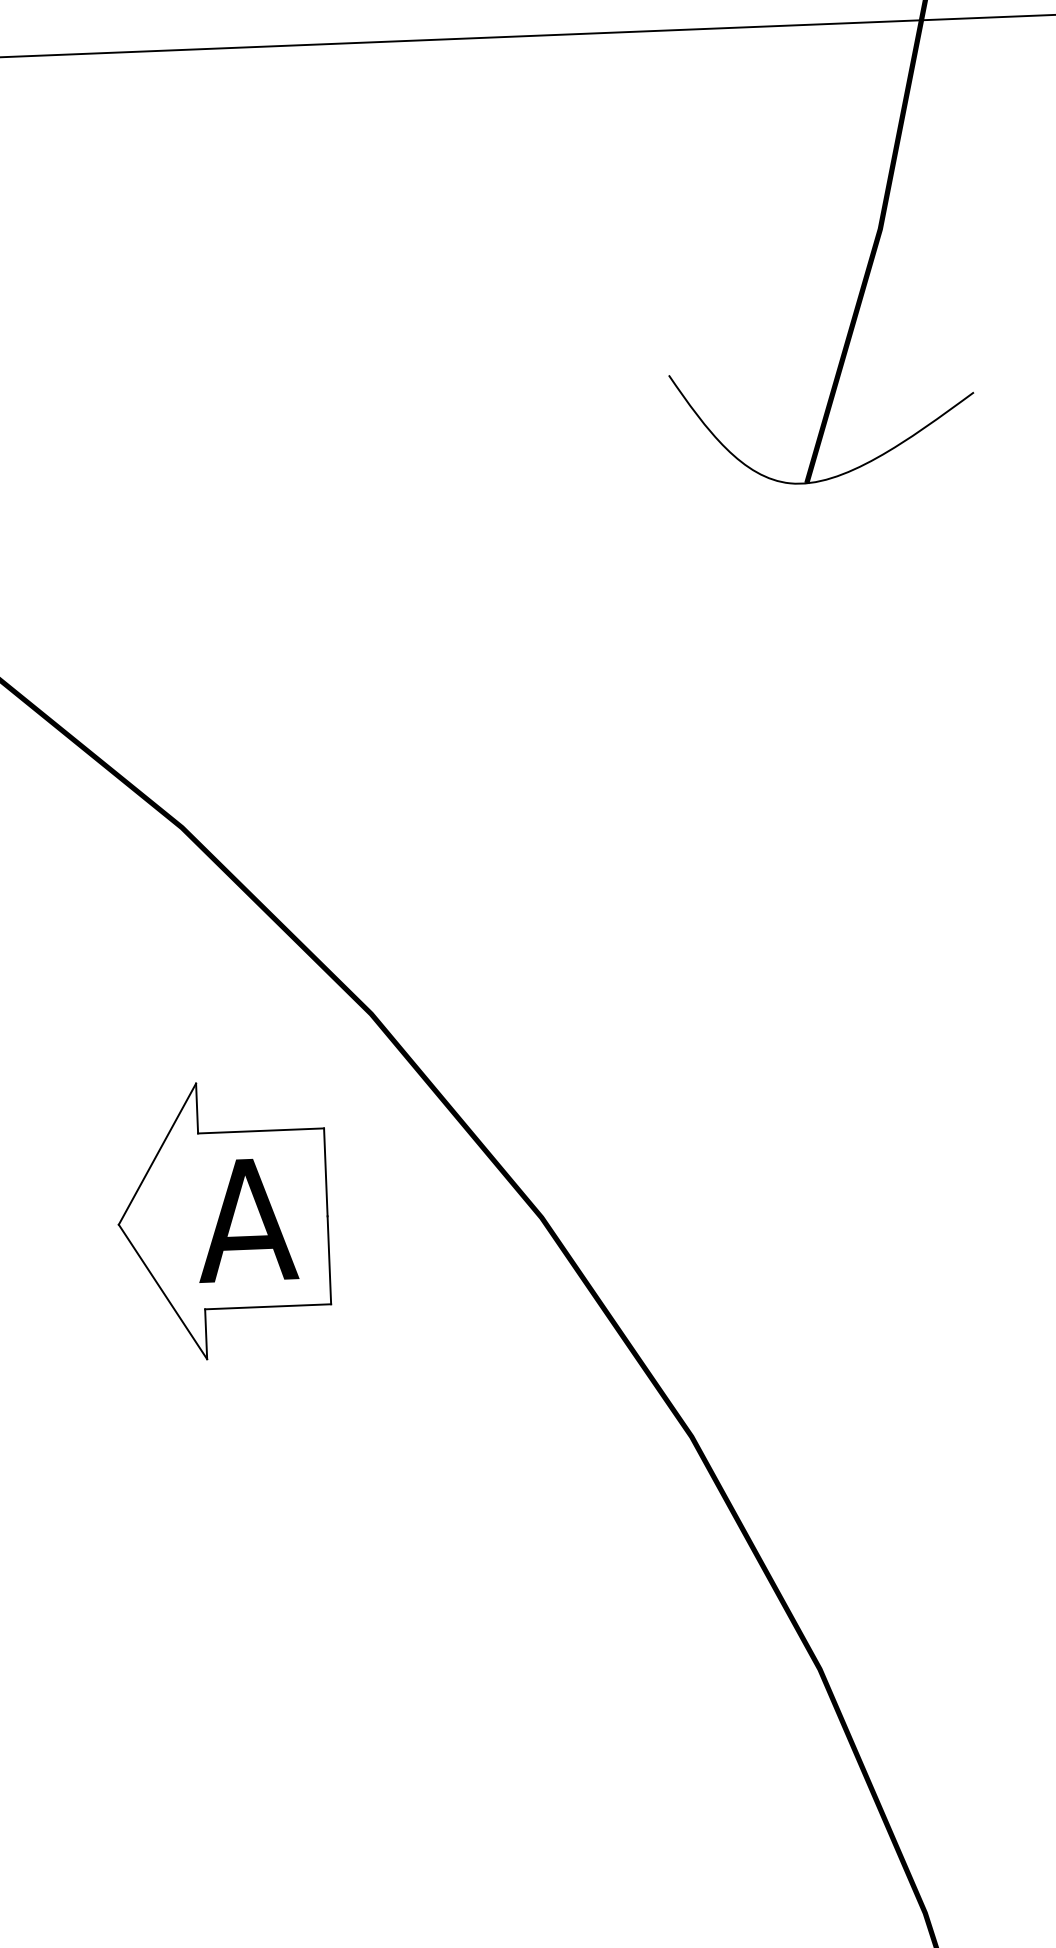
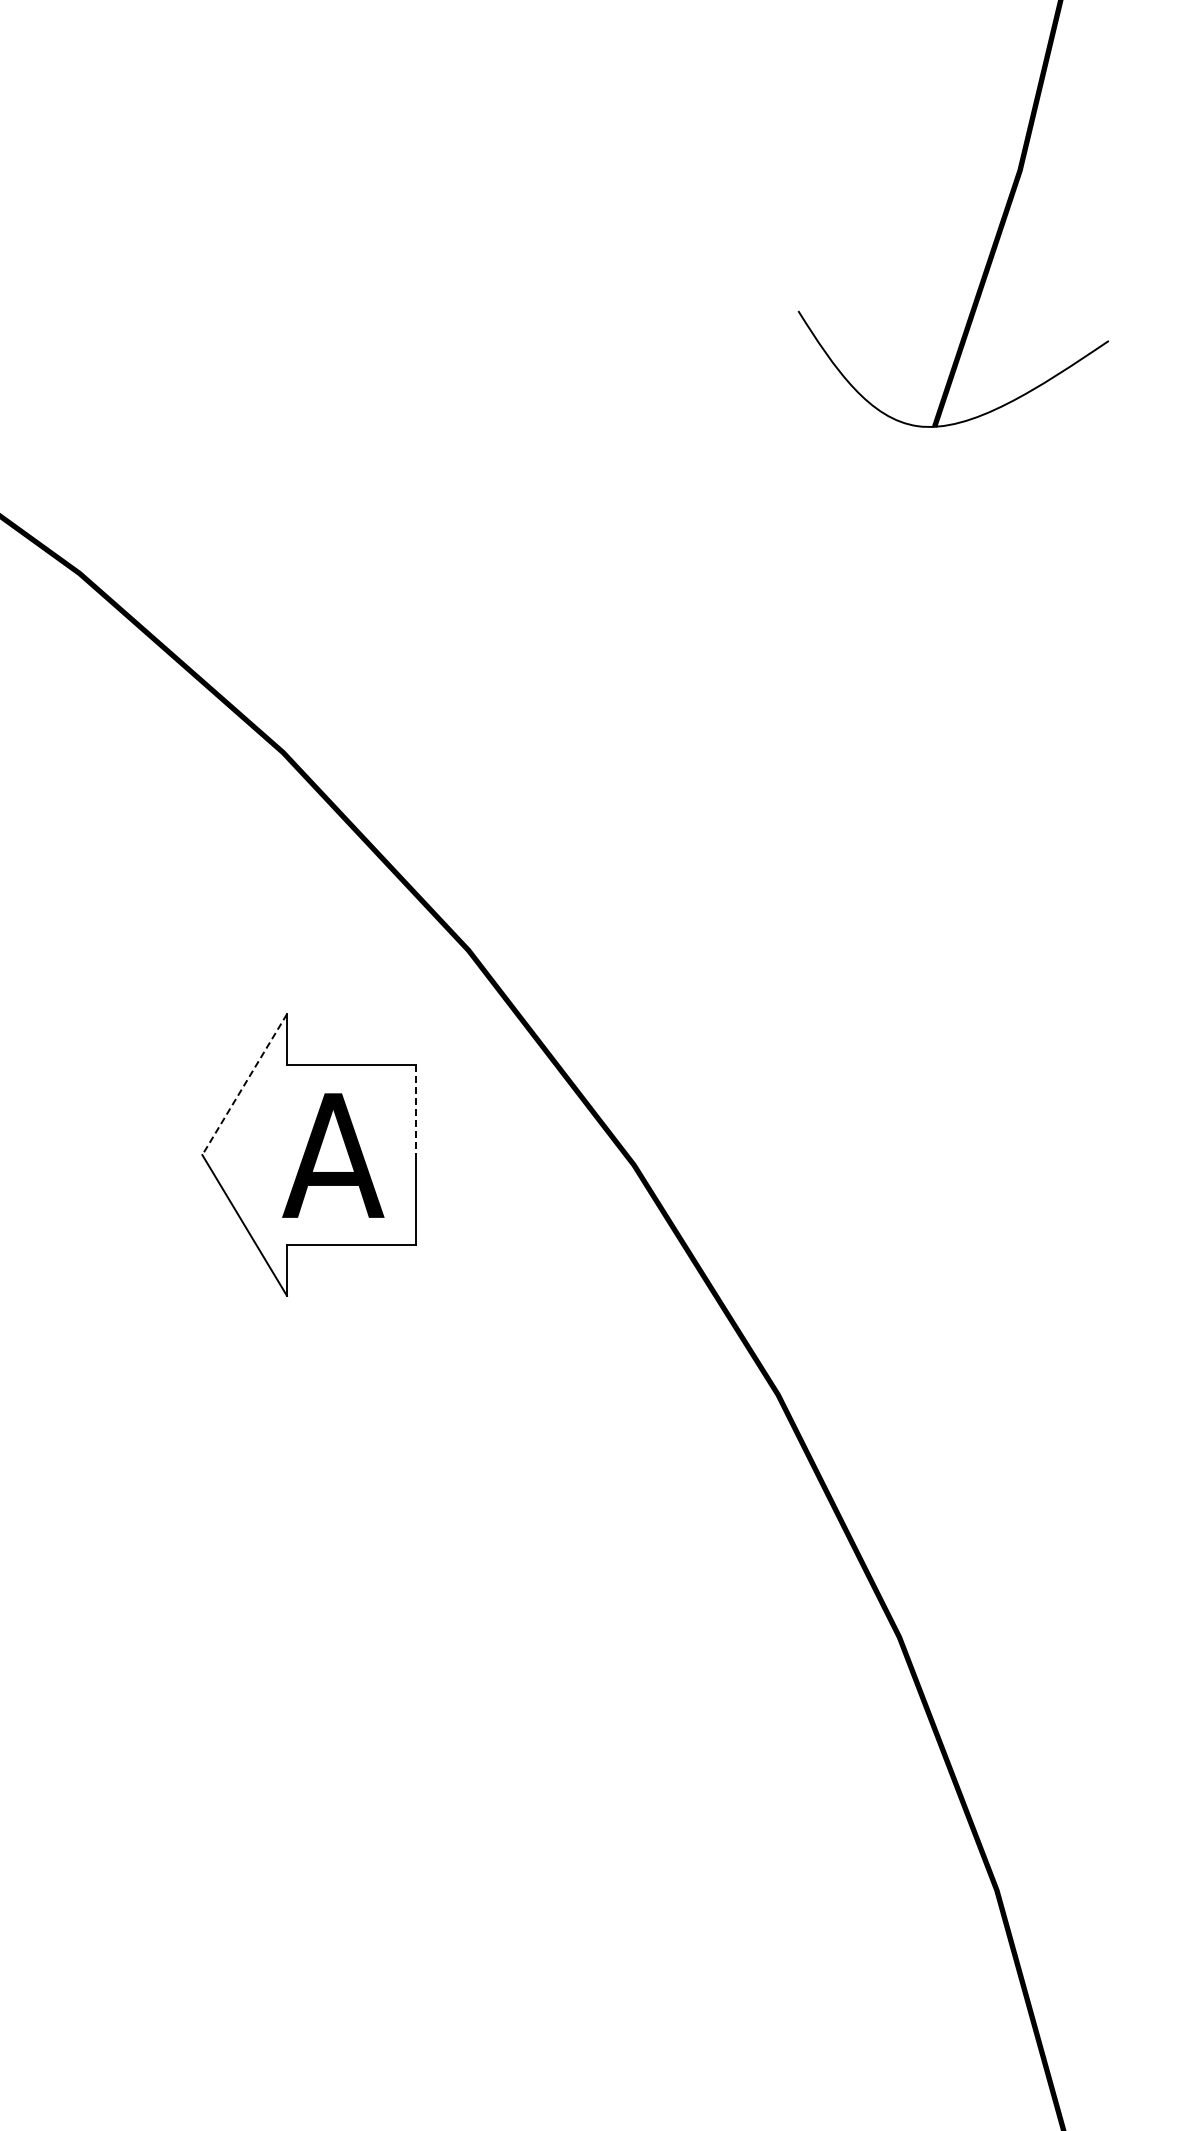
line: (157, 1155) -> (244, 1085), solid -> dashed
line: (325, 1172) -> (415, 1110), solid -> dashed

